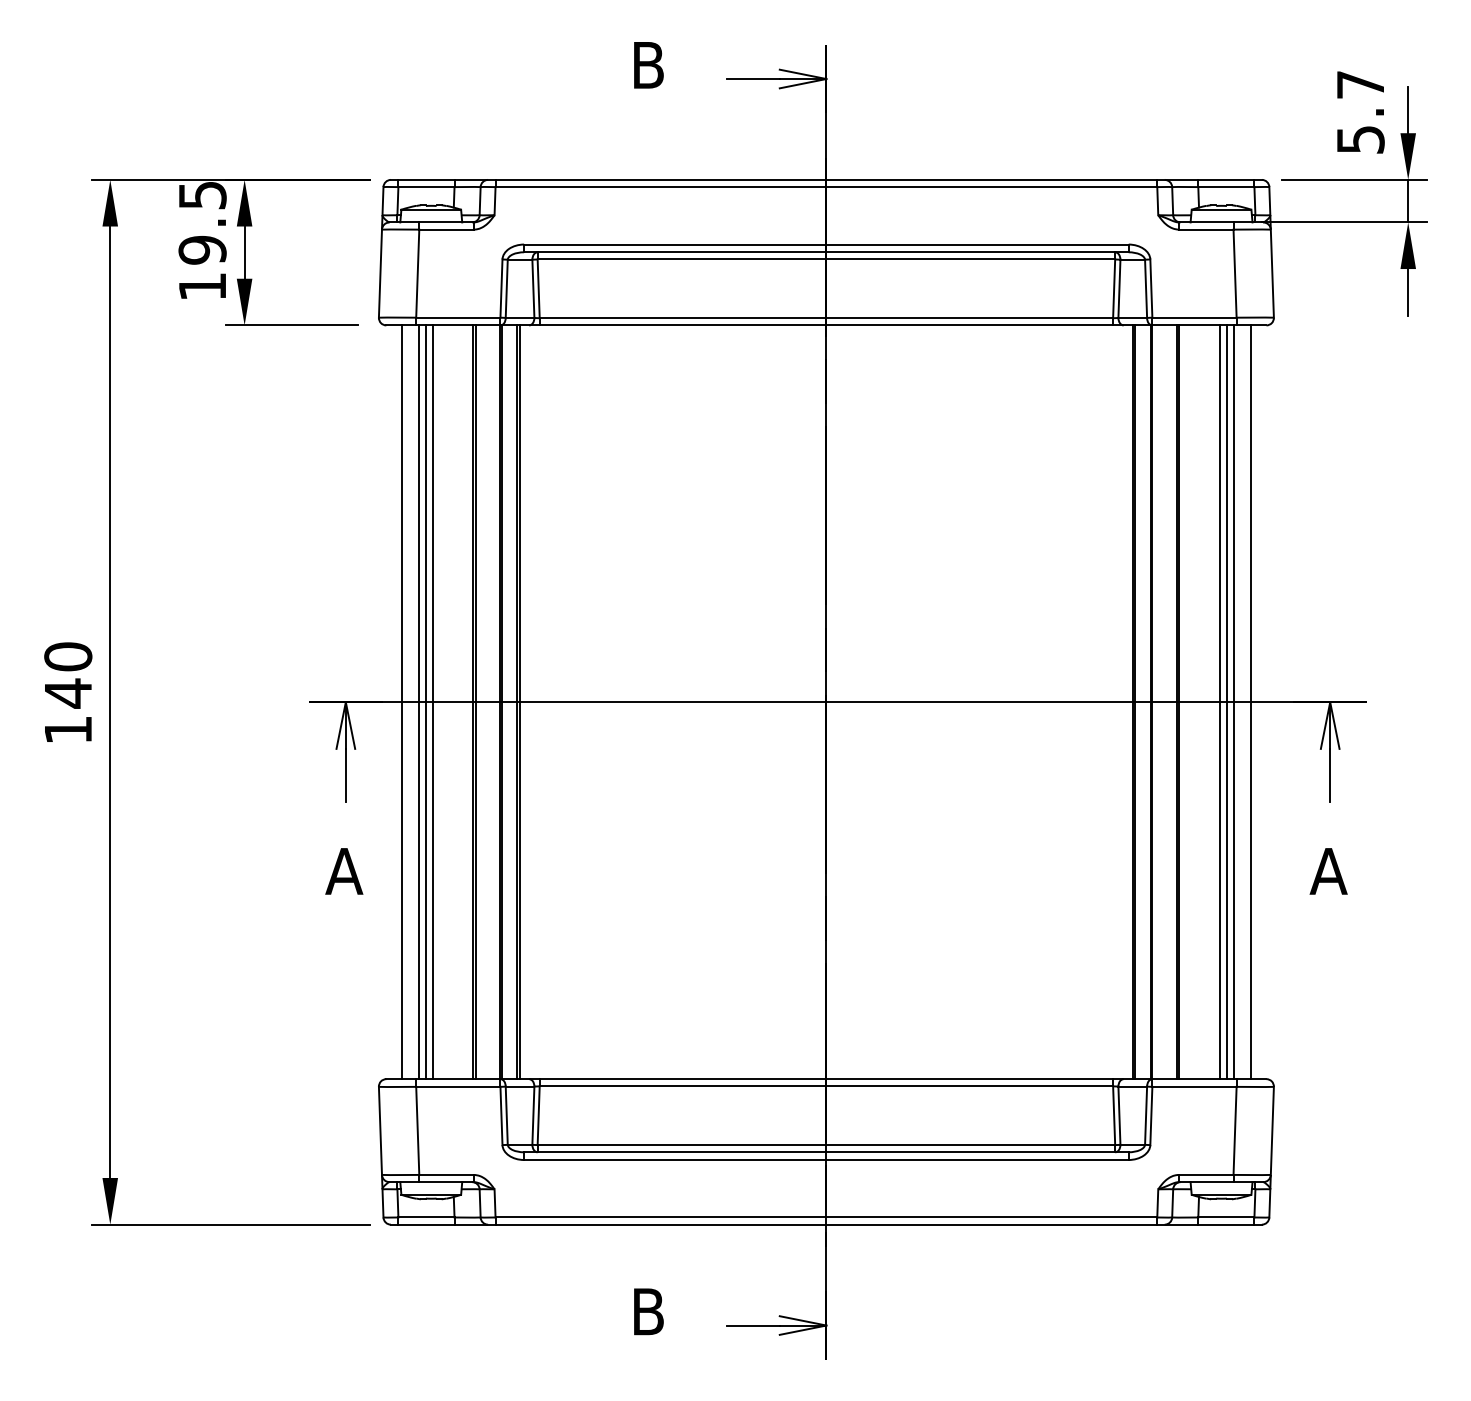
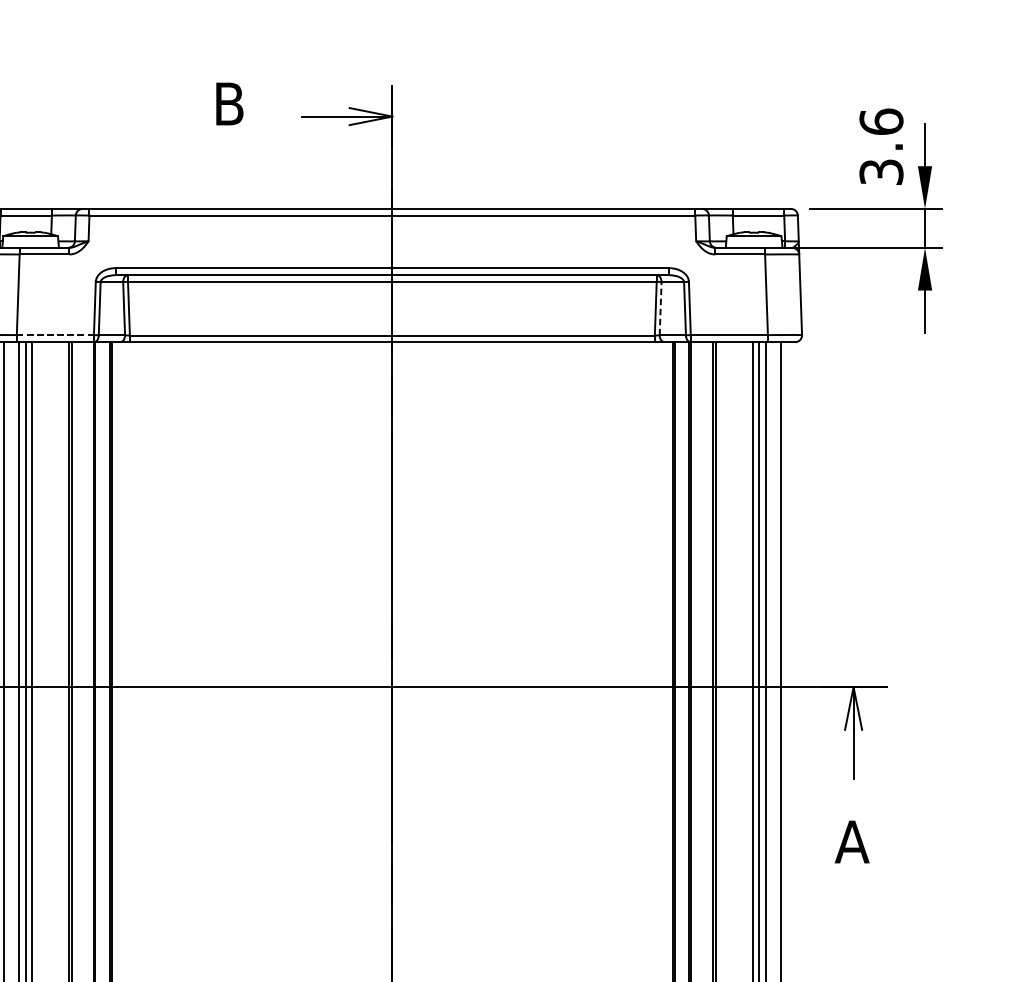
text: (1360, 111) -> (881, 146), 5.7 -> 3.6
line: (1119, 288) -> (660, 308), solid -> dashed
line: (457, 317) -> (54, 334), solid -> dashed

